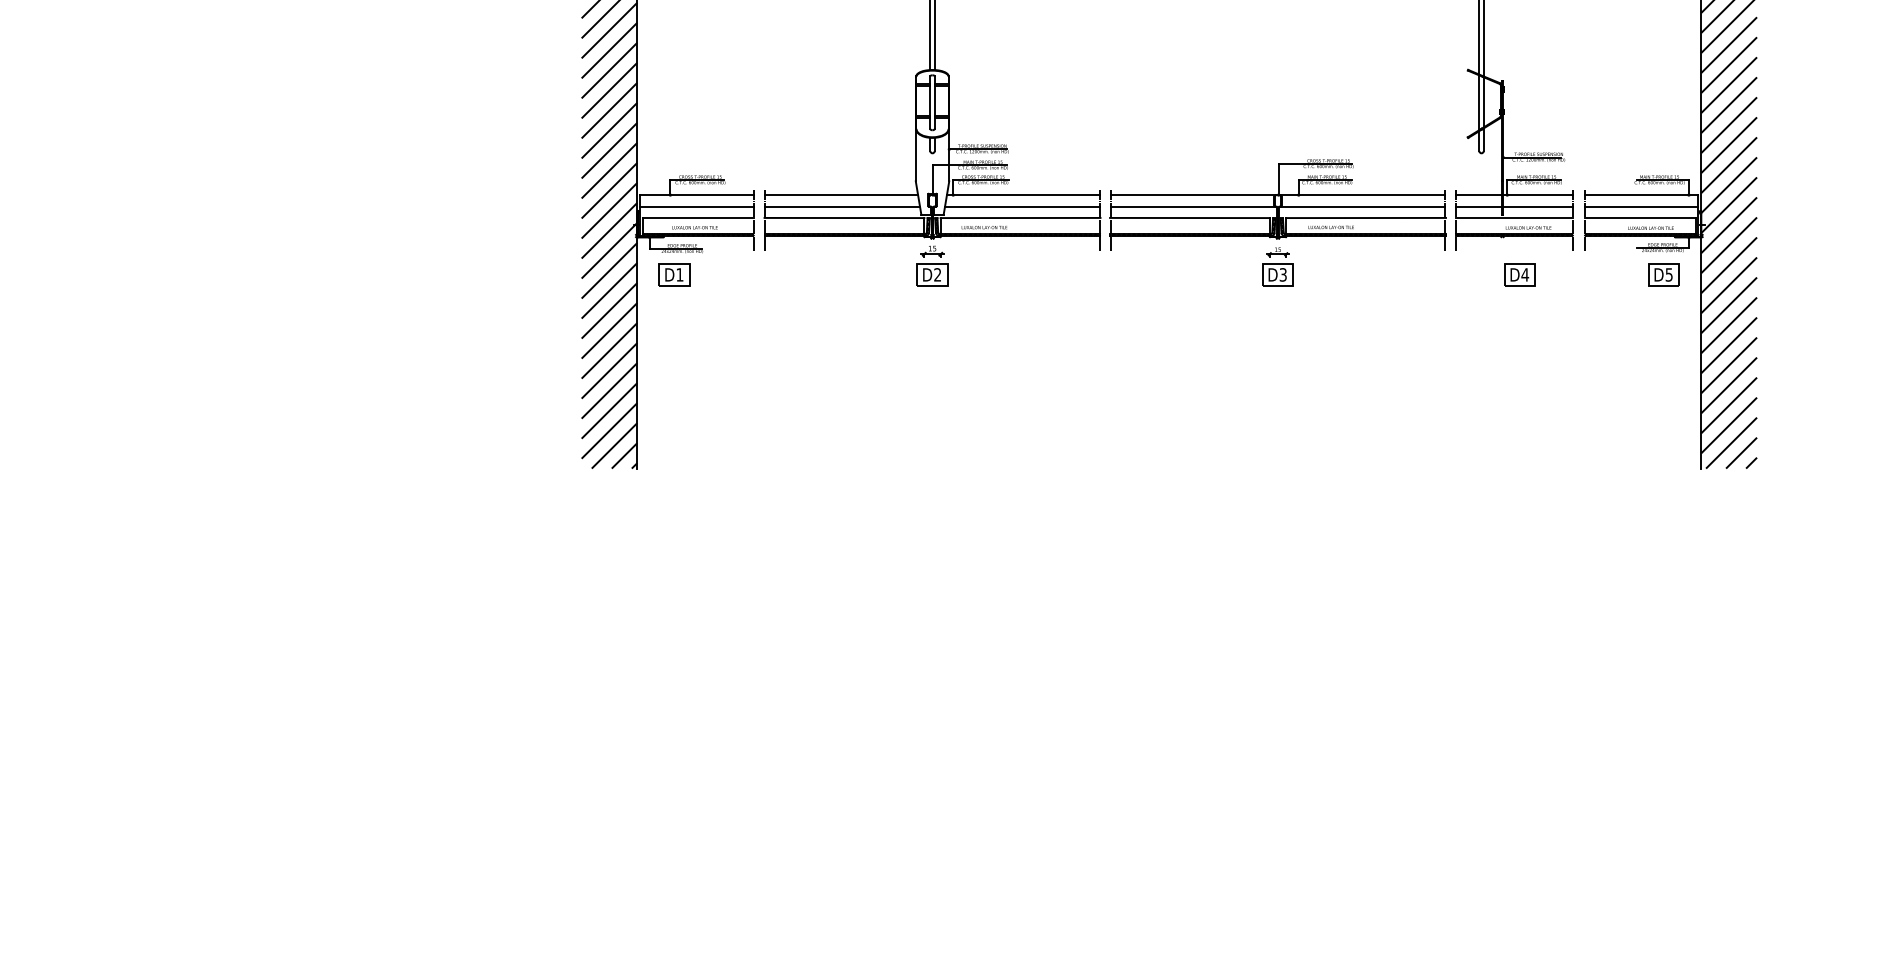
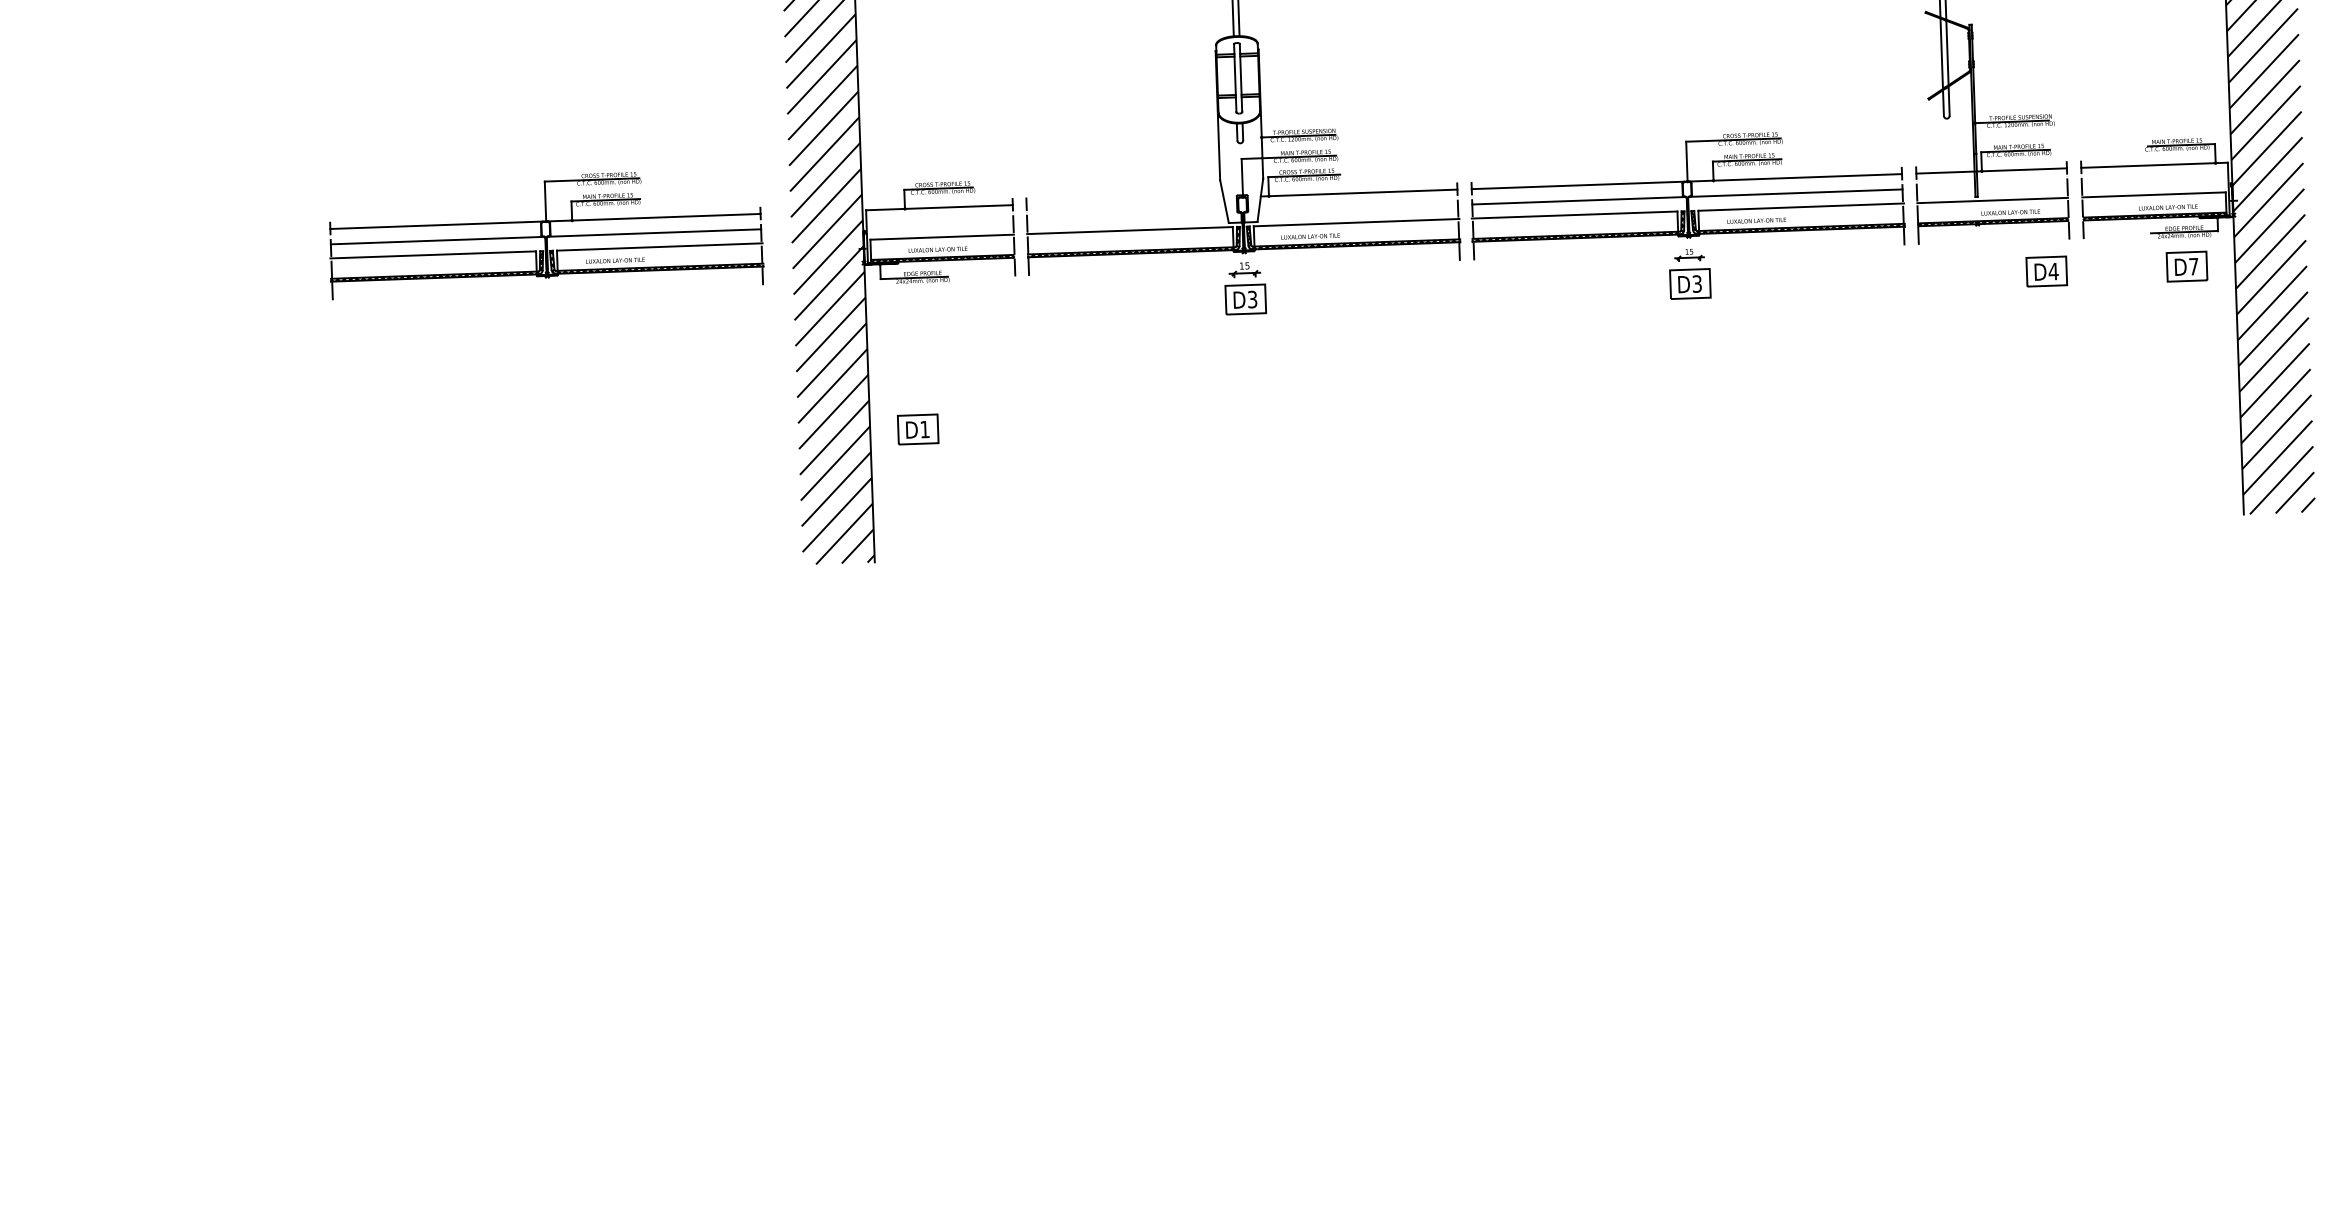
line: (841, 195) -> (1125, 201), removed
part: (390, 204) -> (545, 233), added
line: (697, 207) -> (940, 223), removed
line: (842, 207) -> (1127, 217), removed
line: (1021, 207) -> (1357, 209), removed
line: (1514, 207) -> (1991, 186), removed
line: (1641, 207) -> (2155, 181), removed
part: (674, 274) -> (917, 429), moved
text: (937, 274) -> (1252, 299), D2 -> D3
part: (1519, 274) -> (2046, 271), moved
text: (1668, 274) -> (2192, 266), D5 -> D7

